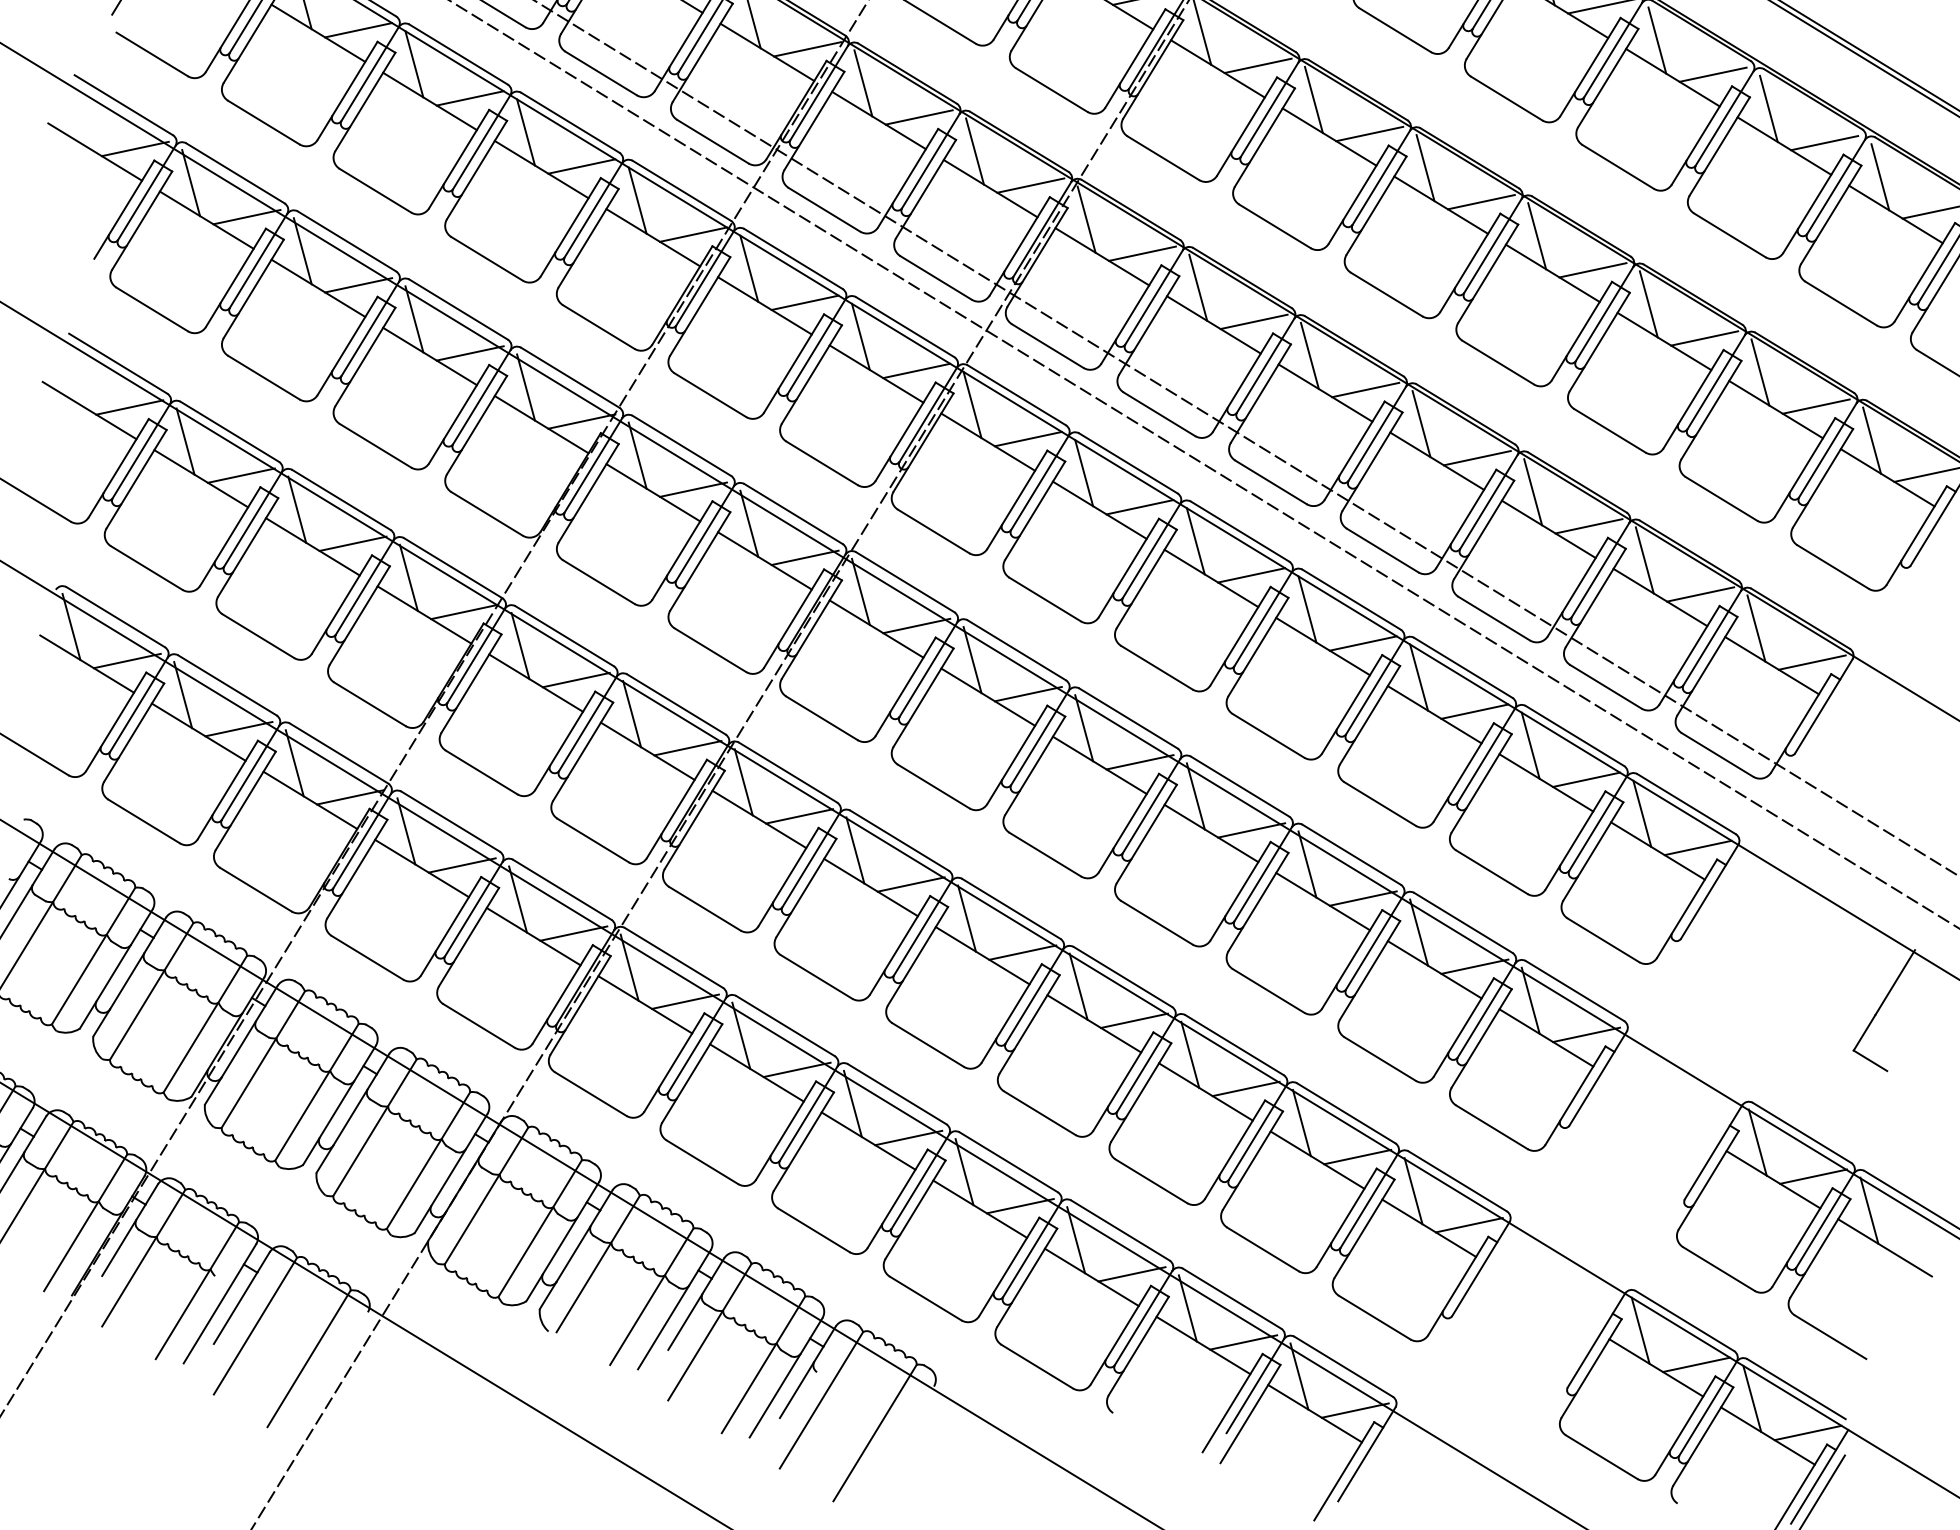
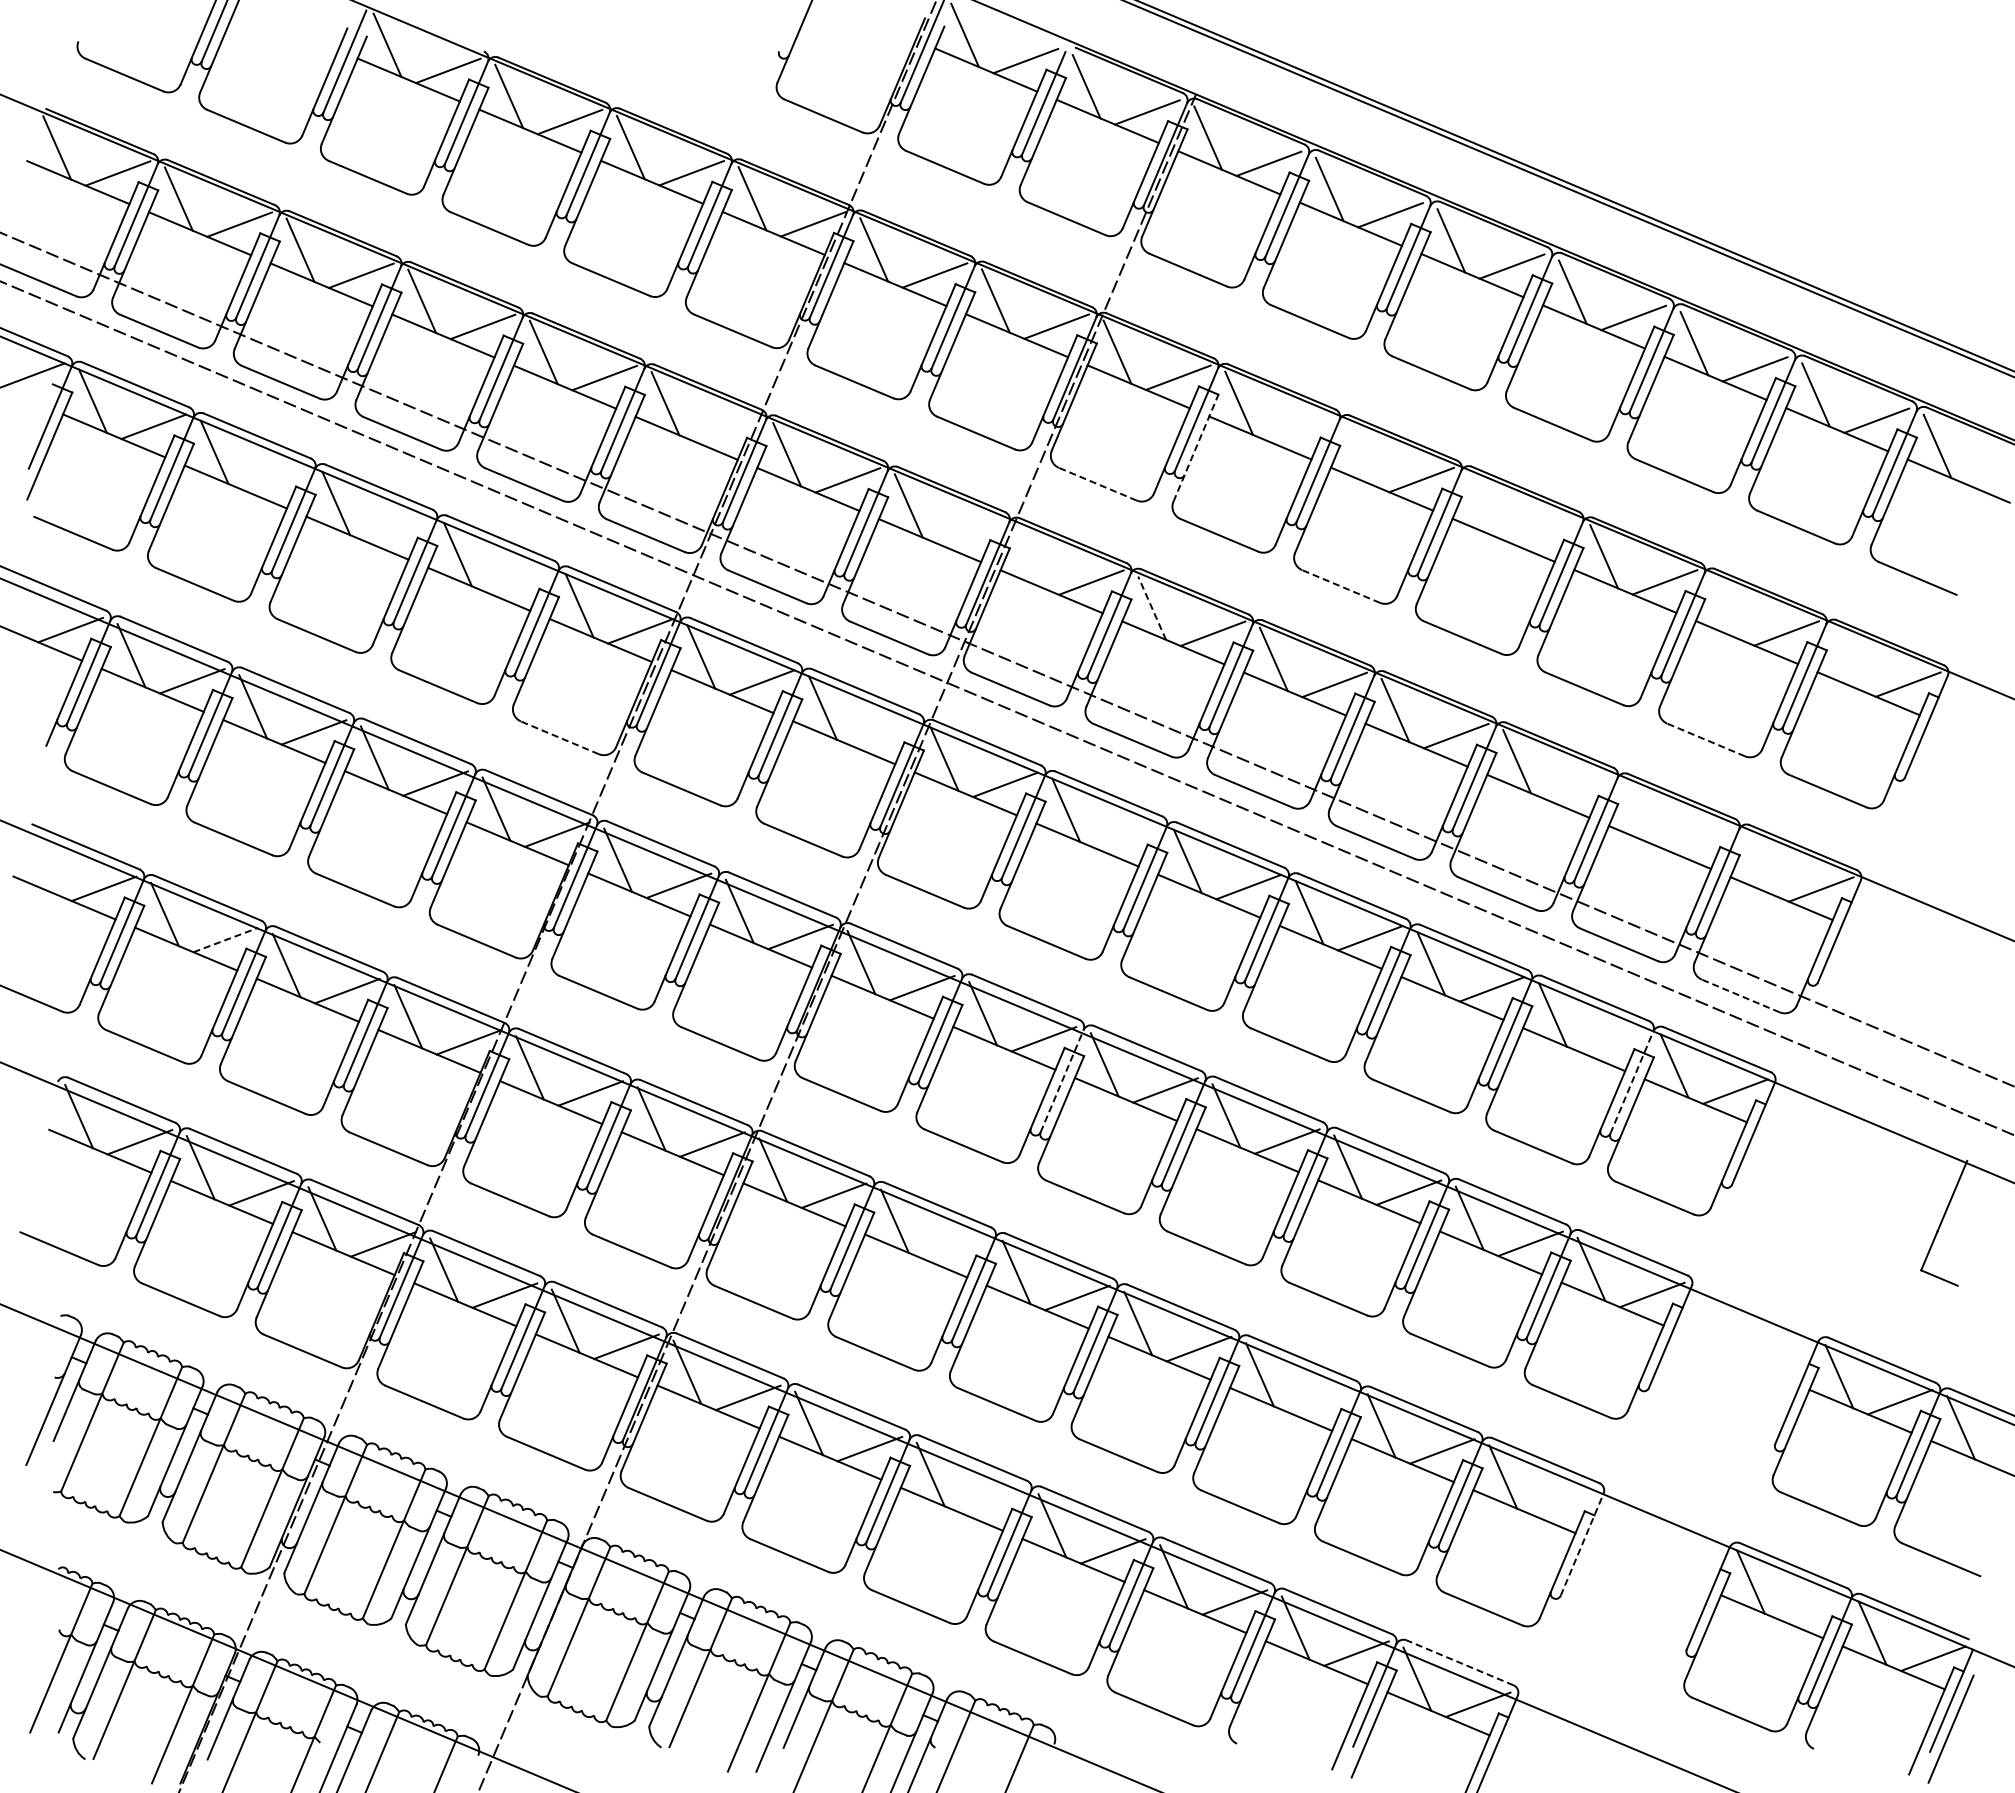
line: (358, 29) -> (275, 477), removed
line: (806, 49) -> (725, 429), removed
line: (469, 97) -> (396, 528), removed
line: (1369, 133) -> (1299, 428), removed
line: (1265, 136) -> (1196, 447), solid -> dashed
line: (1163, 158) -> (1097, 484), solid -> dashed
line: (581, 166) -> (518, 580), removed
line: (1425, 168) -> (1360, 454), removed
line: (1030, 185) -> (969, 531), removed
line: (1086, 219) -> (1030, 556), removed
line: (1537, 236) -> (1482, 505), removed
line: (1592, 270) -> (1542, 531), removed
line: (1198, 288) -> (1152, 608), solid -> dashed
line: (1386, 294) -> (1340, 586), solid -> dashed
line: (598, 326) -> (559, 737), solid -> dashed
line: (916, 370) -> (883, 733), removed
line: (1760, 372) -> (1725, 607), removed
line: (1872, 440) -> (1847, 658), removed
line: (241, 476) -> (225, 940), solid -> dashed
line: (1721, 498) -> (1705, 739), solid -> dashed
line: (1139, 506) -> (1126, 835), removed
line: (1588, 526) -> (1577, 787), removed
line: (1644, 560) -> (1638, 812), removed
line: (1700, 594) -> (1699, 838), removed
line: (1756, 628) -> (1760, 863), removed
line: (1040, 737) -> (1062, 1080), solid -> dashed
line: (1717, 754) -> (1740, 995), solid -> dashed
line: (1586, 779) -> (1613, 1040), removed
line: (1598, 823) -> (1632, 1082), solid -> dashed
line: (911, 884) -> (955, 1246), removed
line: (1245, 1089) -> (1320, 1400), removed
line: (908, 1138) -> (991, 1500), removed
line: (1468, 1225) -> (1563, 1502), removed
line: (1481, 1269) -> (1582, 1544), solid -> dashed
line: (1696, 1364) -> (1811, 1607), removed
line: (1343, 1366) -> (1459, 1662), solid -> dashed

